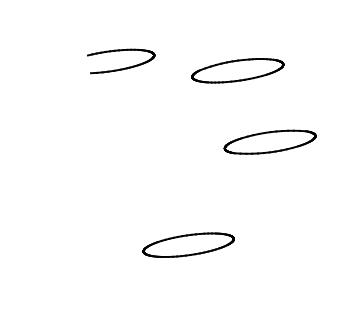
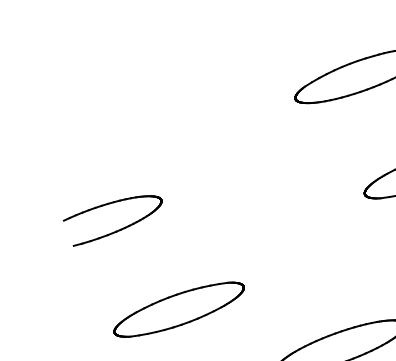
part: (124, 67) -> (121, 227), moved
part: (87, 198) -> (177, 309), added

